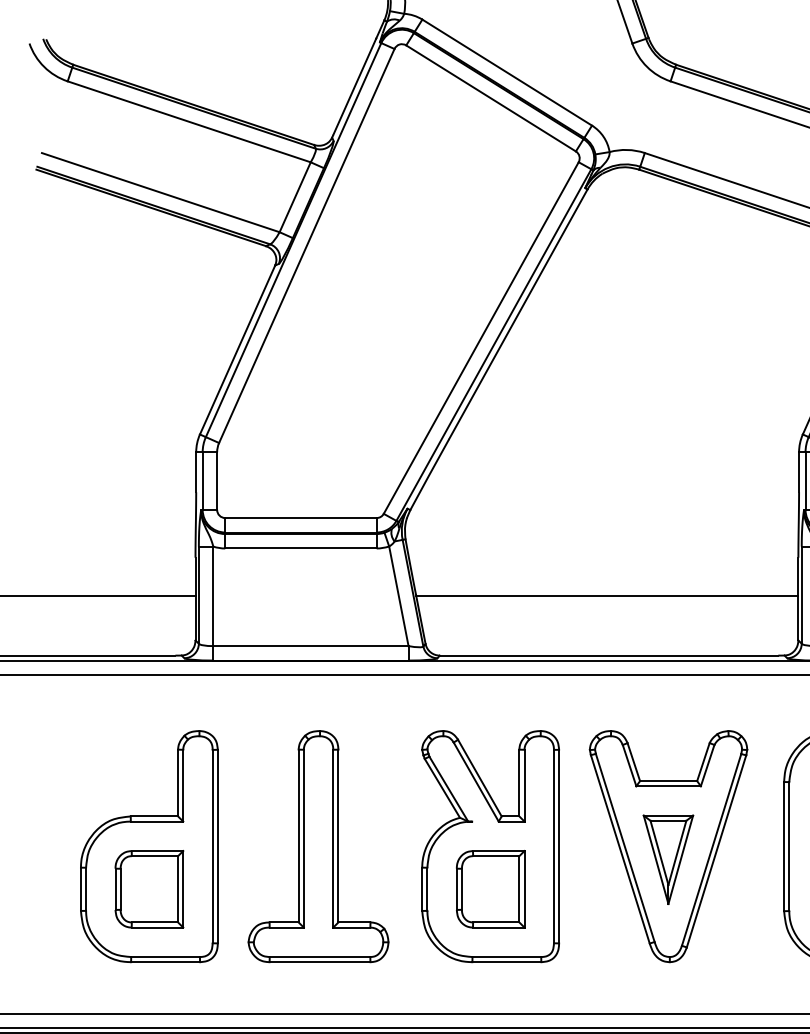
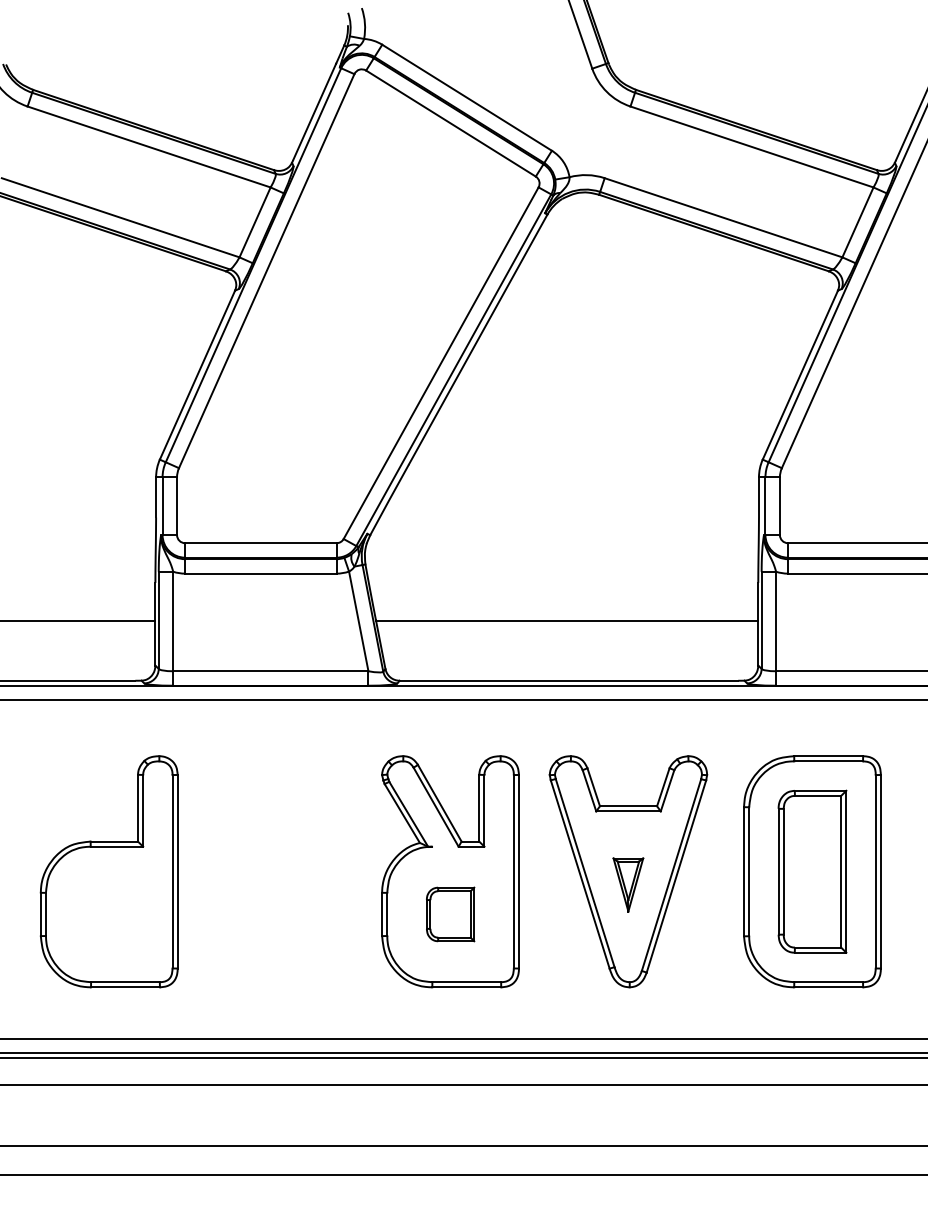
part: (318, 846) -> (278, 871), removed
part: (668, 859) -> (628, 884), size x0.6
part: (149, 889) -> (109, 914), removed
part: (490, 889) -> (450, 914), size x0.7

